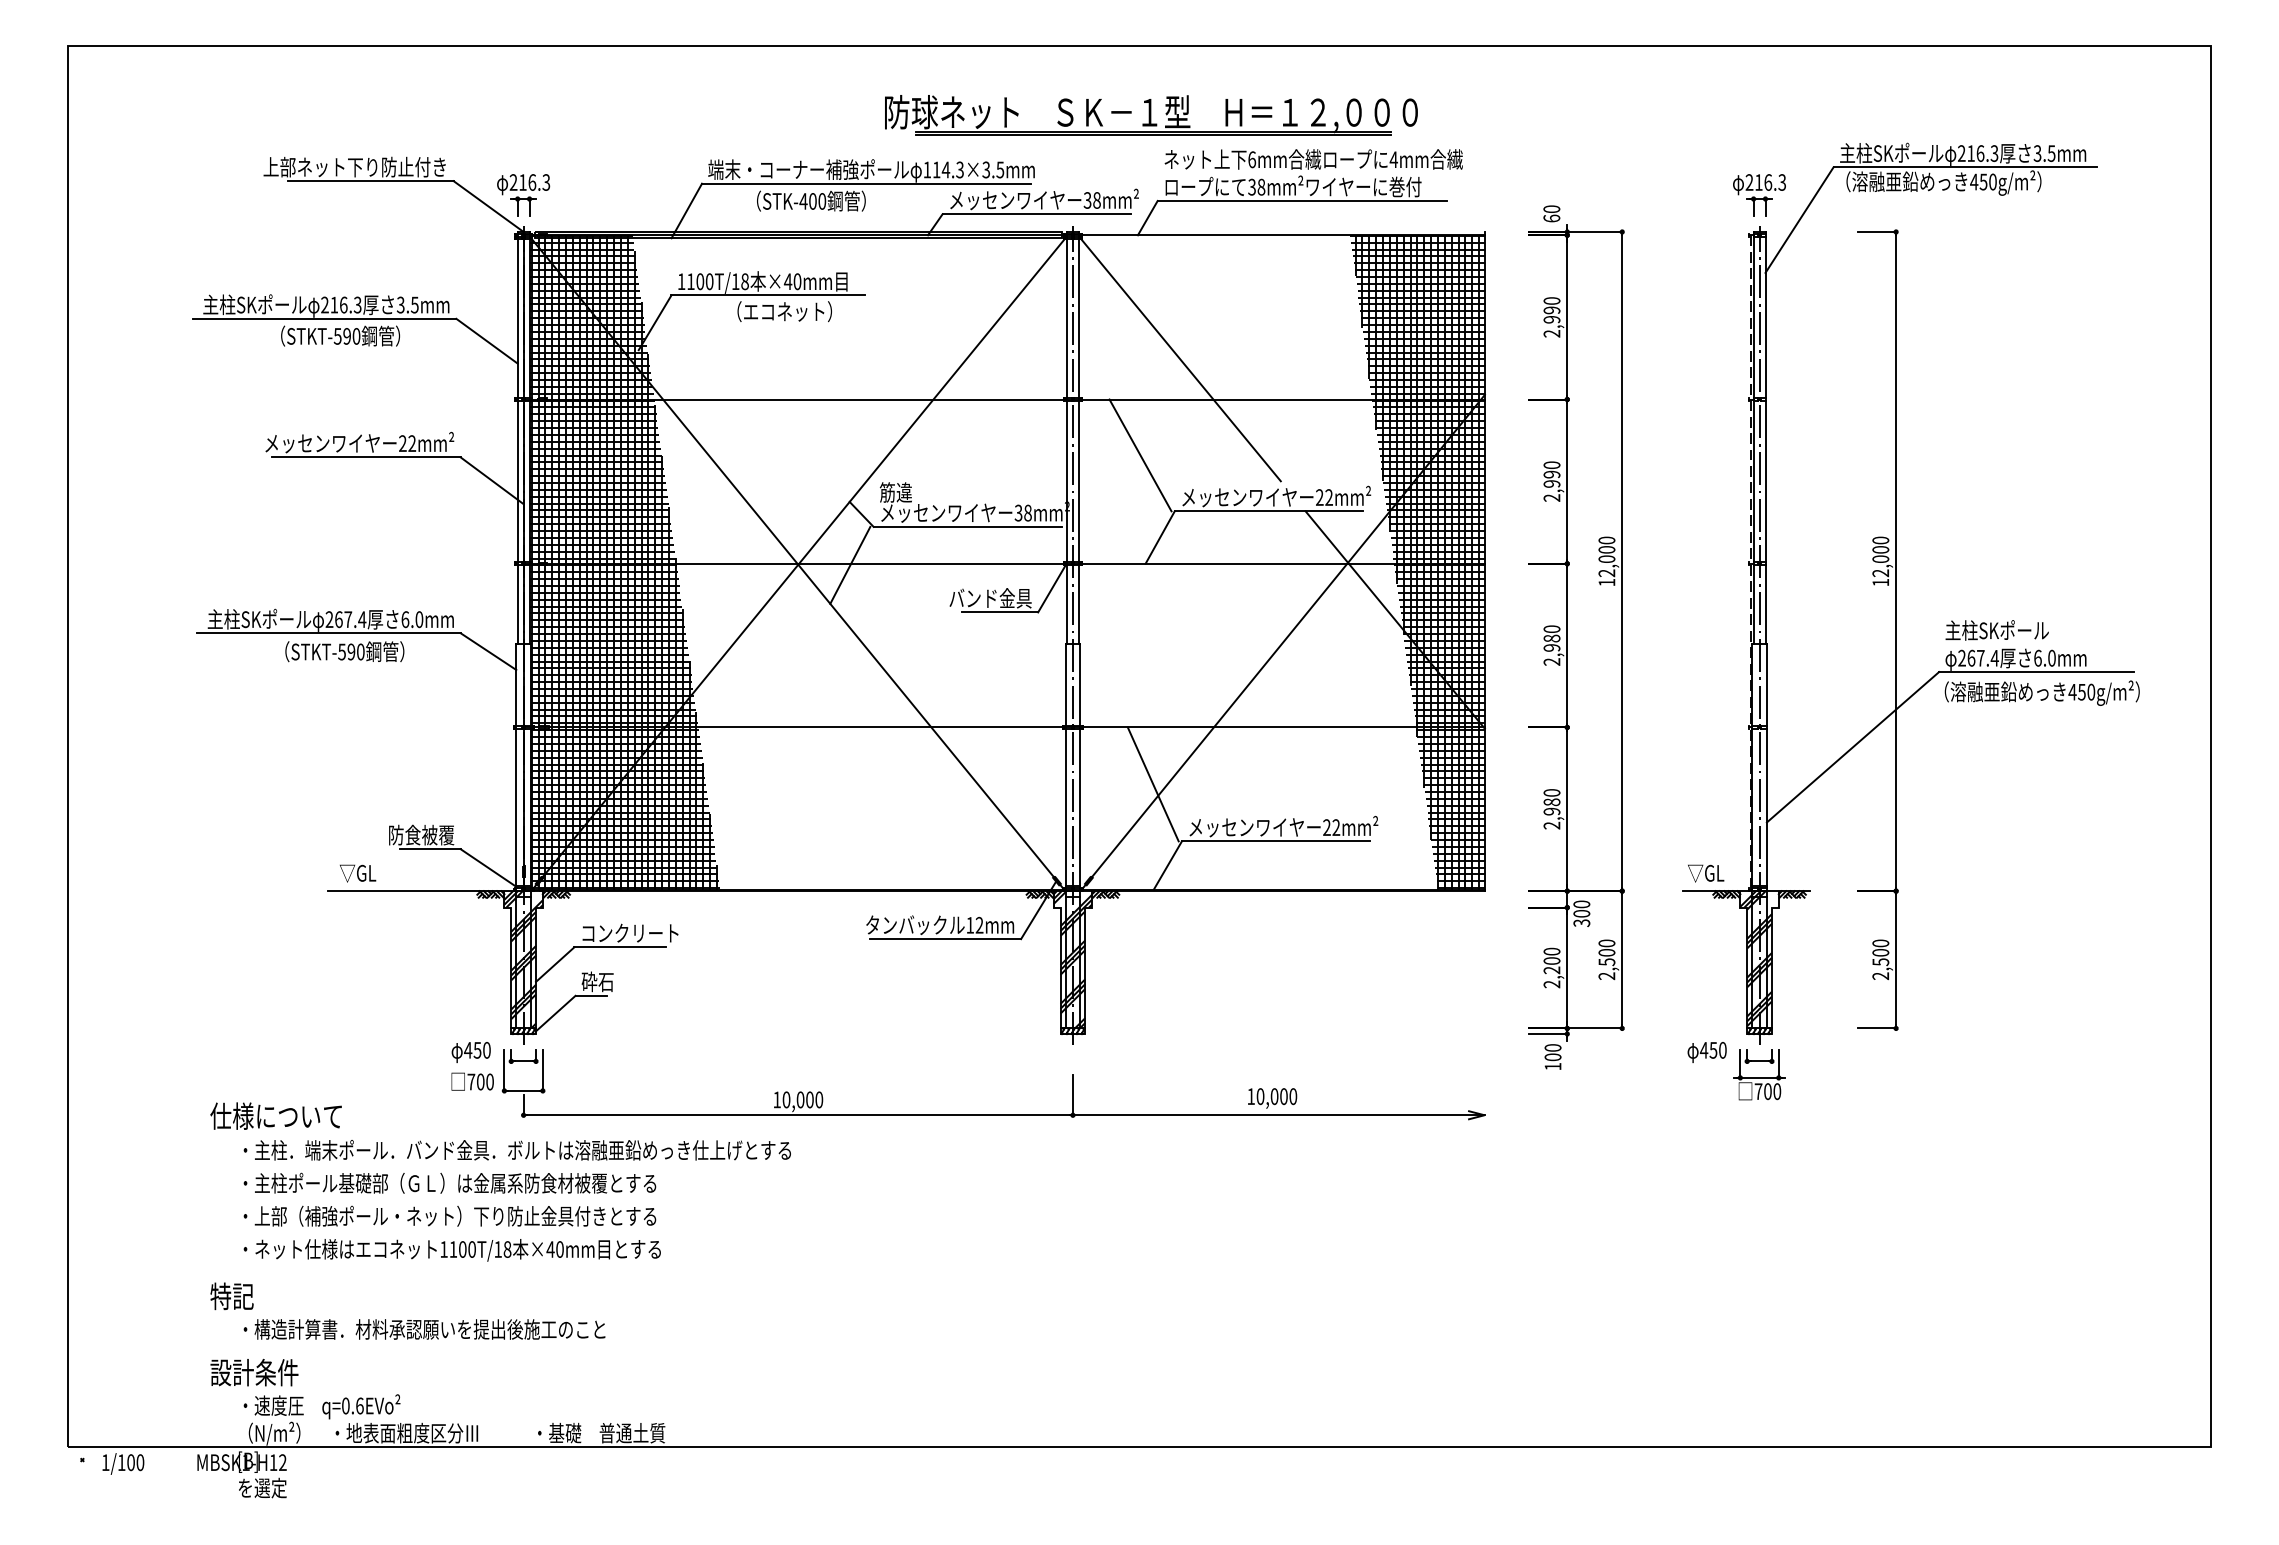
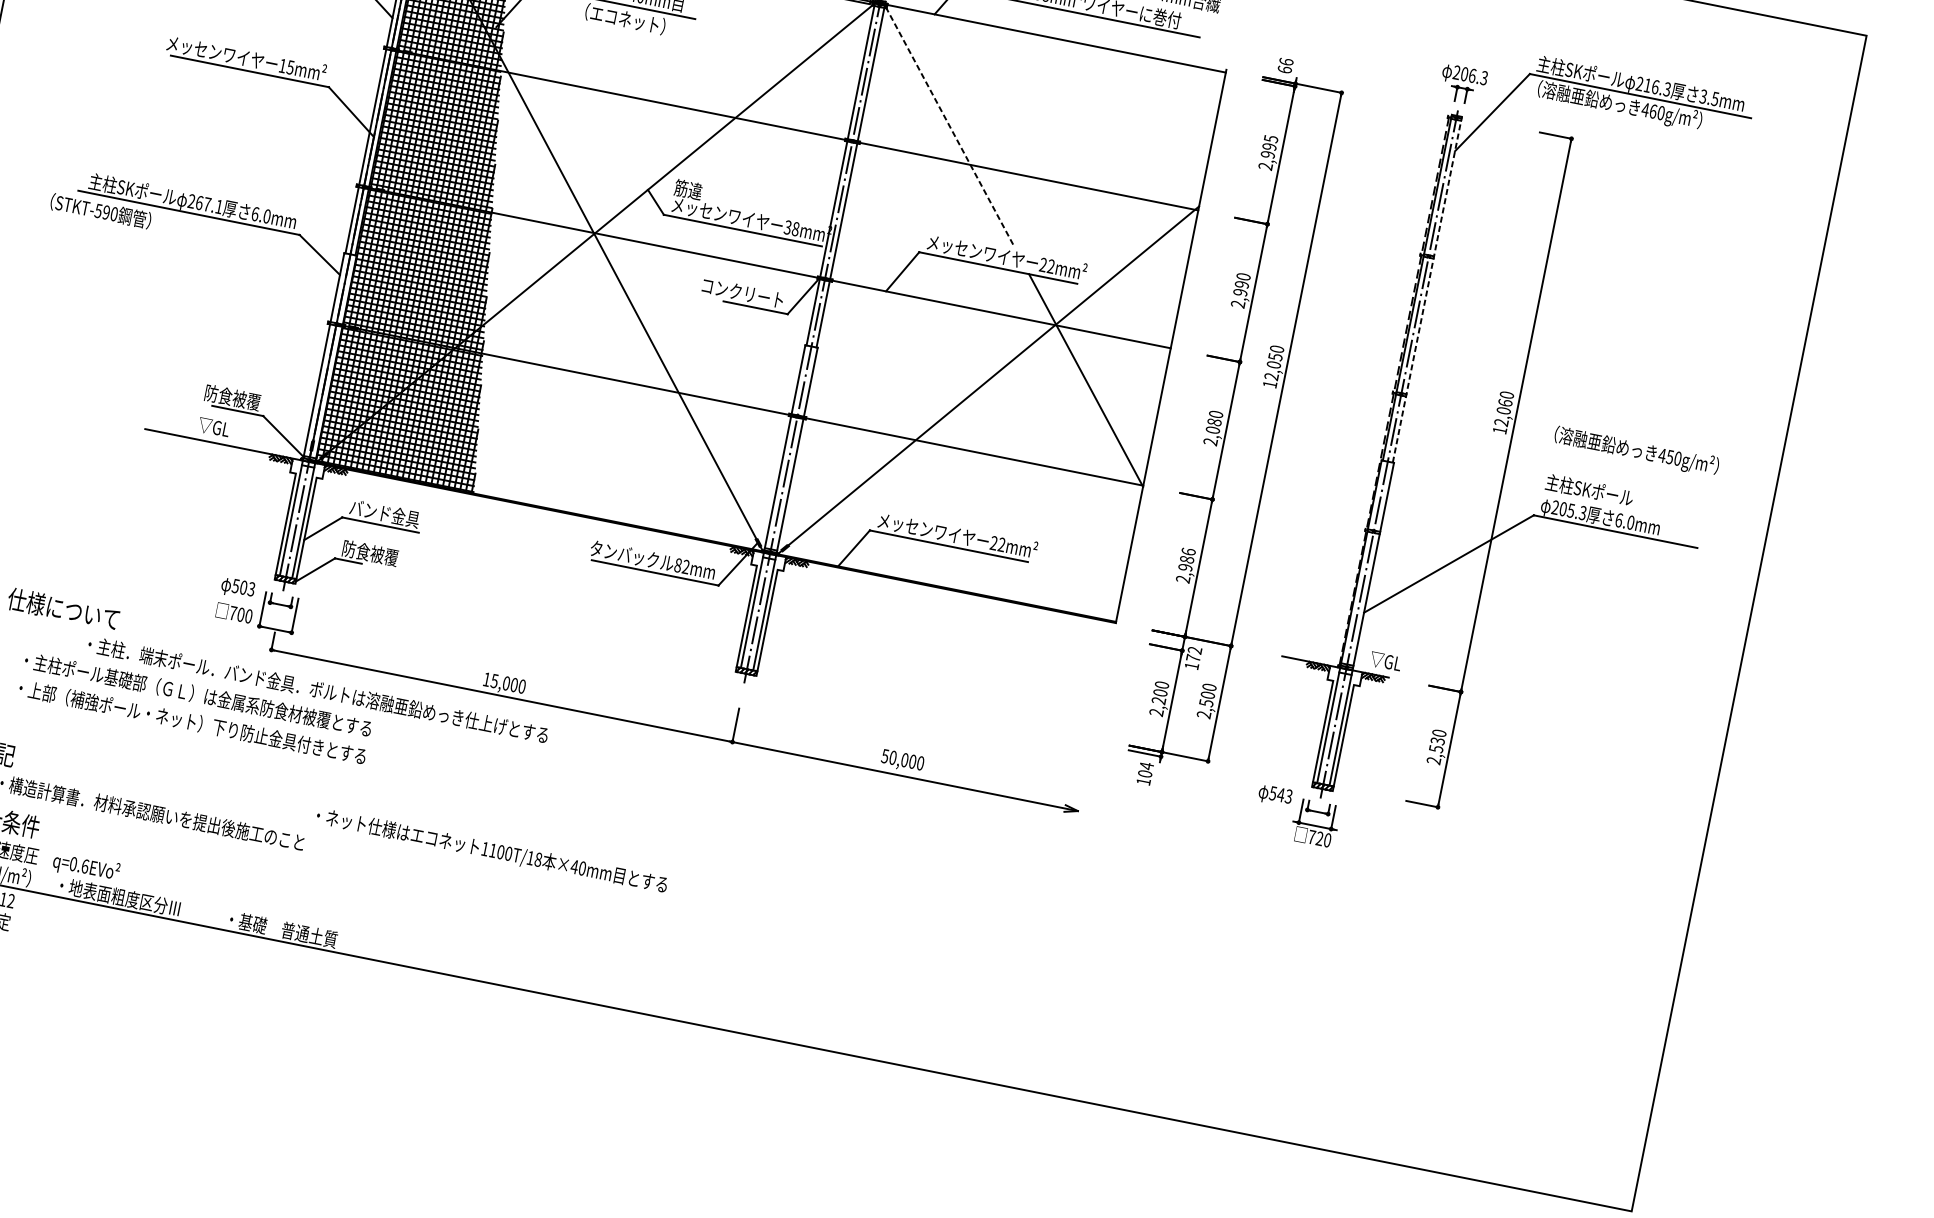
text: (1983, 181) -> (1653, 111), 450g/m² -> 460g/m²
text: (1758, 182) -> (1464, 74), 216.3 -> 206.3
text: (1551, 208) -> (1286, 61), 60 -> 66
text: (1551, 300) -> (1270, 138), 2,990 -> 2,995
line: (1180, 359) -> (949, 125), solid -> dashed
line: (1765, 437) -> (1427, 289), solid -> dashed
text: (407, 443) -> (286, 66), 22mm² -> 15mm²
line: (1140, 455) -> (899, 199), removed
text: (1606, 549) -> (1275, 356), 12,000 -> 12,050
text: (1880, 549) -> (1505, 402), 12,000 -> 12,060
hatch: (1417, 562) -> (1114, 335), removed
line: (850, 564) -> (638, 242), removed
text: (982, 598) -> (743, 293), バンド金具 -> コンクリート
text: (362, 619) -> (219, 206), 267.4 -> 267.1
text: (1551, 647) -> (1212, 429), 2,980 -> 2,080
text: (344, 651) -> (100, 211), moved
text: (1982, 657) -> (1572, 510), 267.4 -> 205.3
text: (2041, 692) -> (1636, 450), moved
line: (1152, 784) -> (854, 477), removed
text: (1551, 792) -> (1188, 551), 2,980 -> 2,986
text: (358, 873) -> (214, 427), moved
text: (1706, 873) -> (1386, 661), moved
text: (1581, 913) -> (1193, 658), 300 -> 172
text: (970, 925) -> (678, 565), 12mm -> 82mm
text: (629, 932) -> (390, 514), コンクリート -> バンド金具
text: (1880, 952) -> (1437, 740), 2,500 -> 2,530
hatch: (1759, 958) -> (1335, 725), removed
hatch: (523, 959) -> (297, 519), removed
hatch: (1072, 959) -> (758, 611), removed
text: (614, 981) -> (370, 552), 砕石 -> 防食被覆
text: (1552, 1047) -> (1146, 765), 100 -> 104
text: (477, 1049) -> (243, 587), 450 -> 503
text: (1712, 1050) -> (1280, 794), 450 -> 543
text: (1767, 1091) -> (1319, 838), 700 -> 720
text: (1250, 1096) -> (884, 756), 10,000 -> 50,000
text: (786, 1099) -> (494, 680), 10,000 -> 15,000
text: (516, 1150) -> (317, 689), moved
text: (451, 1250) -> (491, 851), moved

